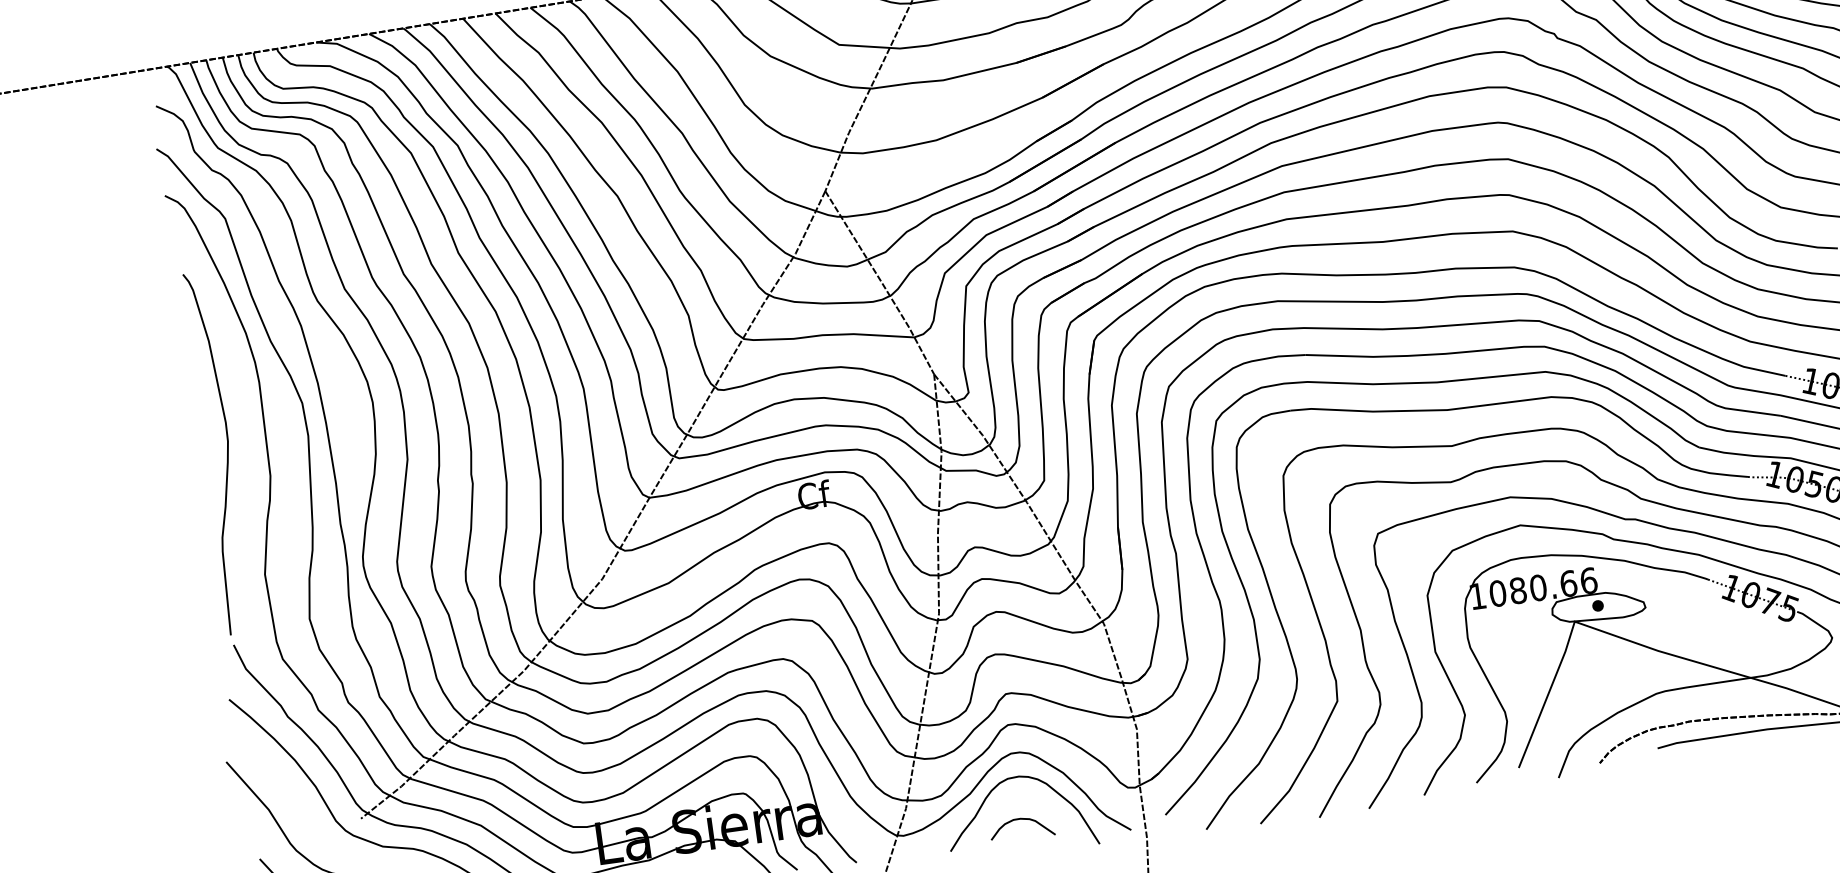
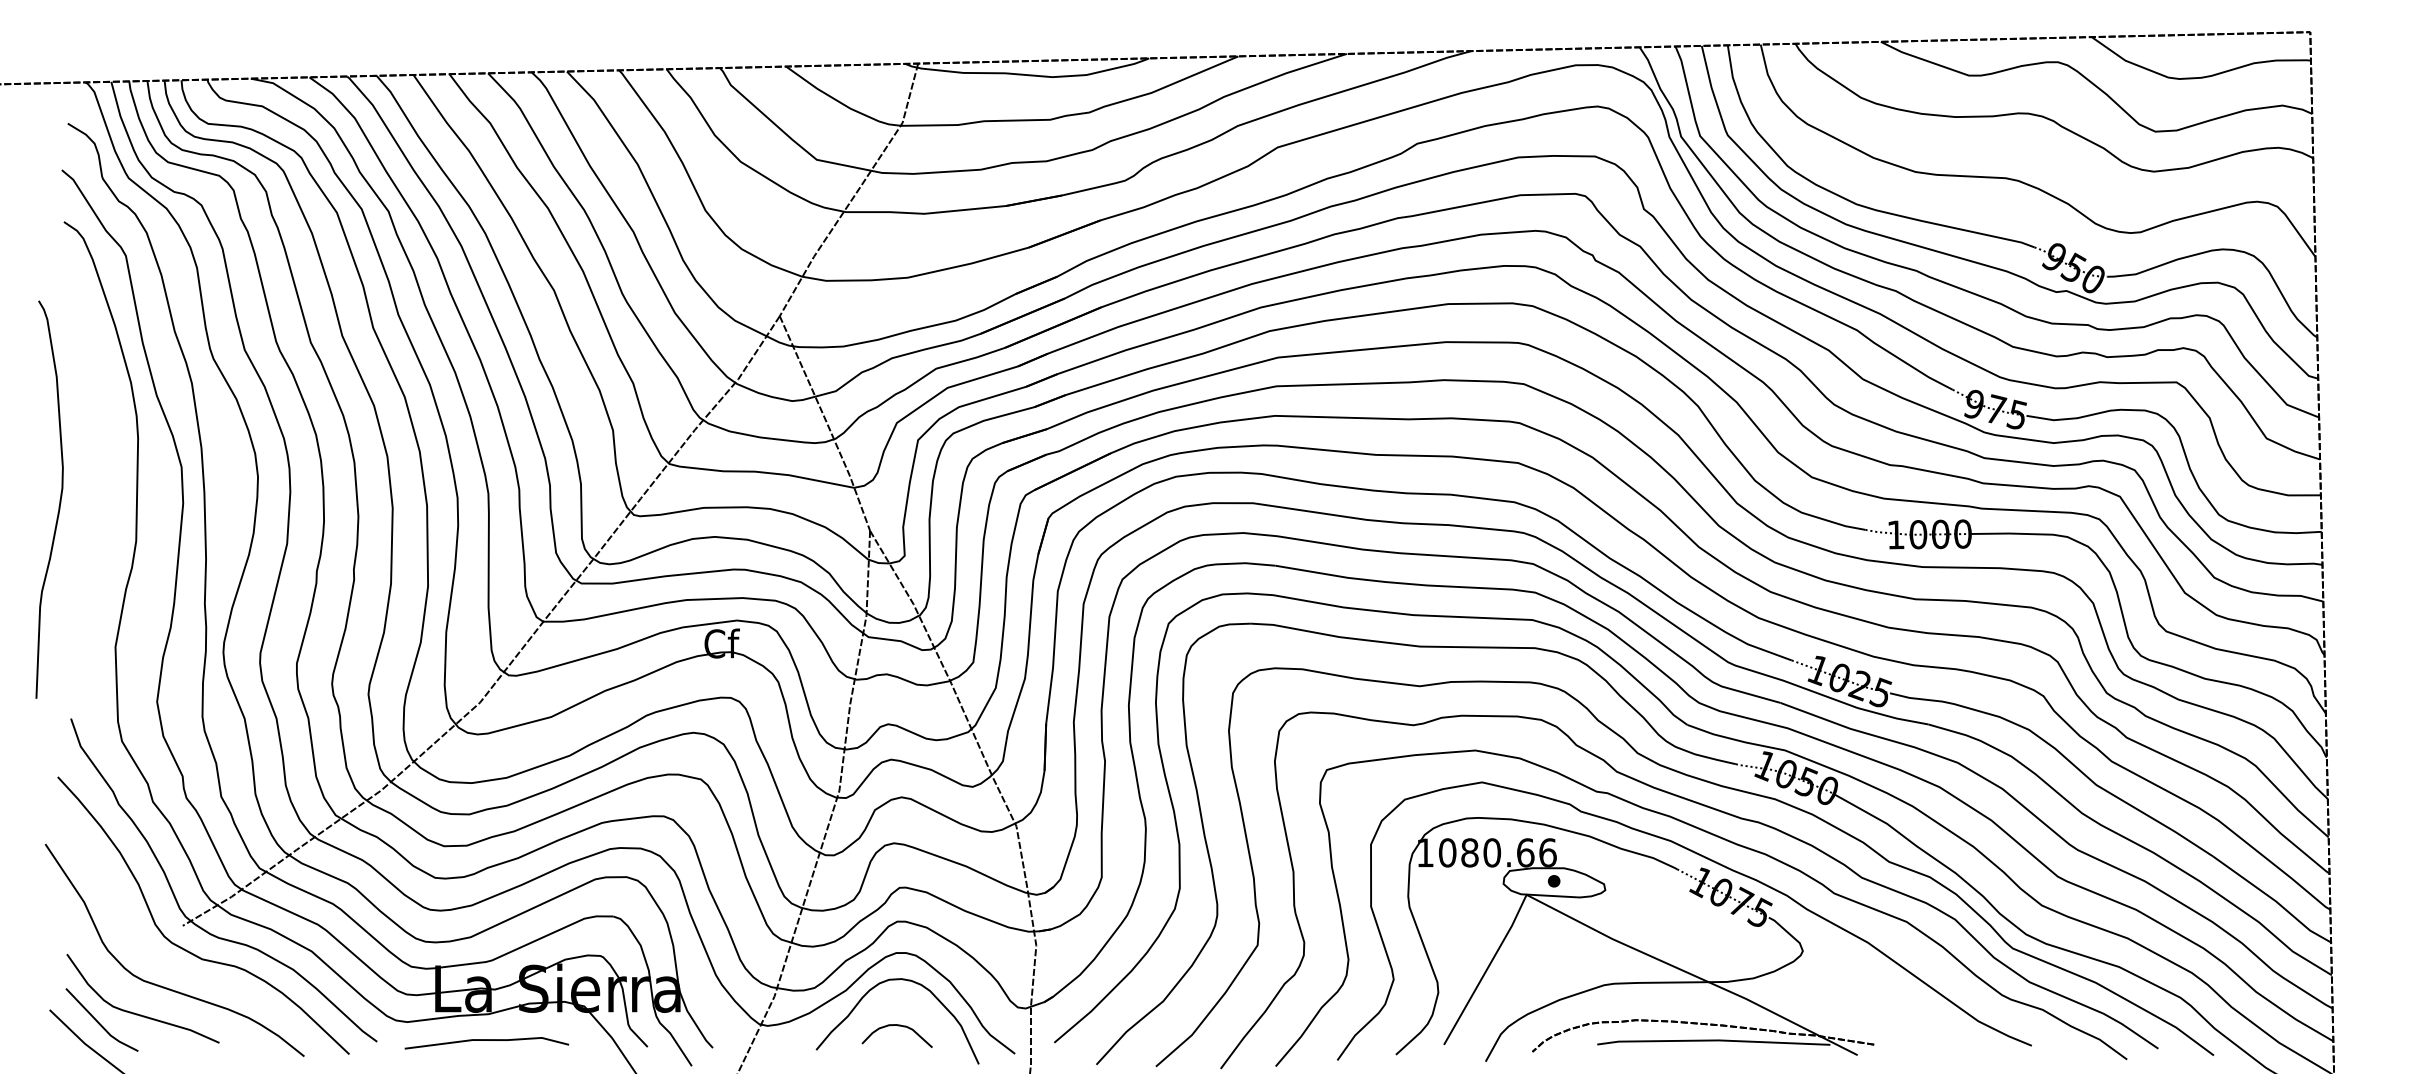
curve: (226, 451) -> (59, 499), moved

